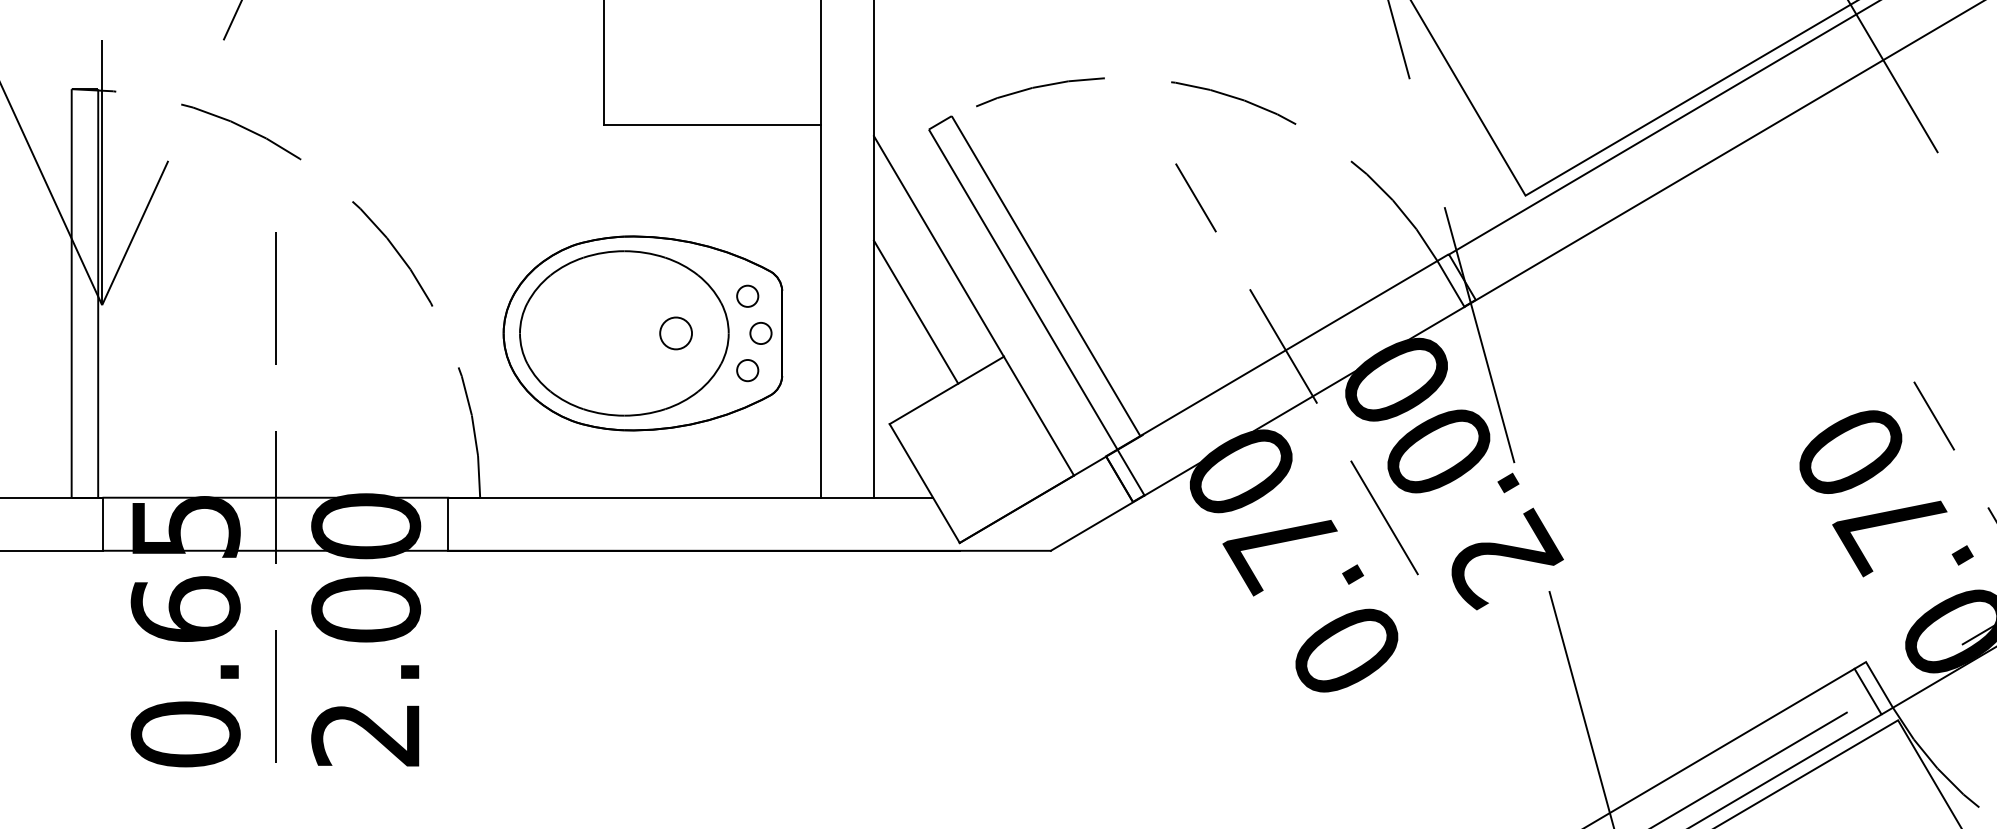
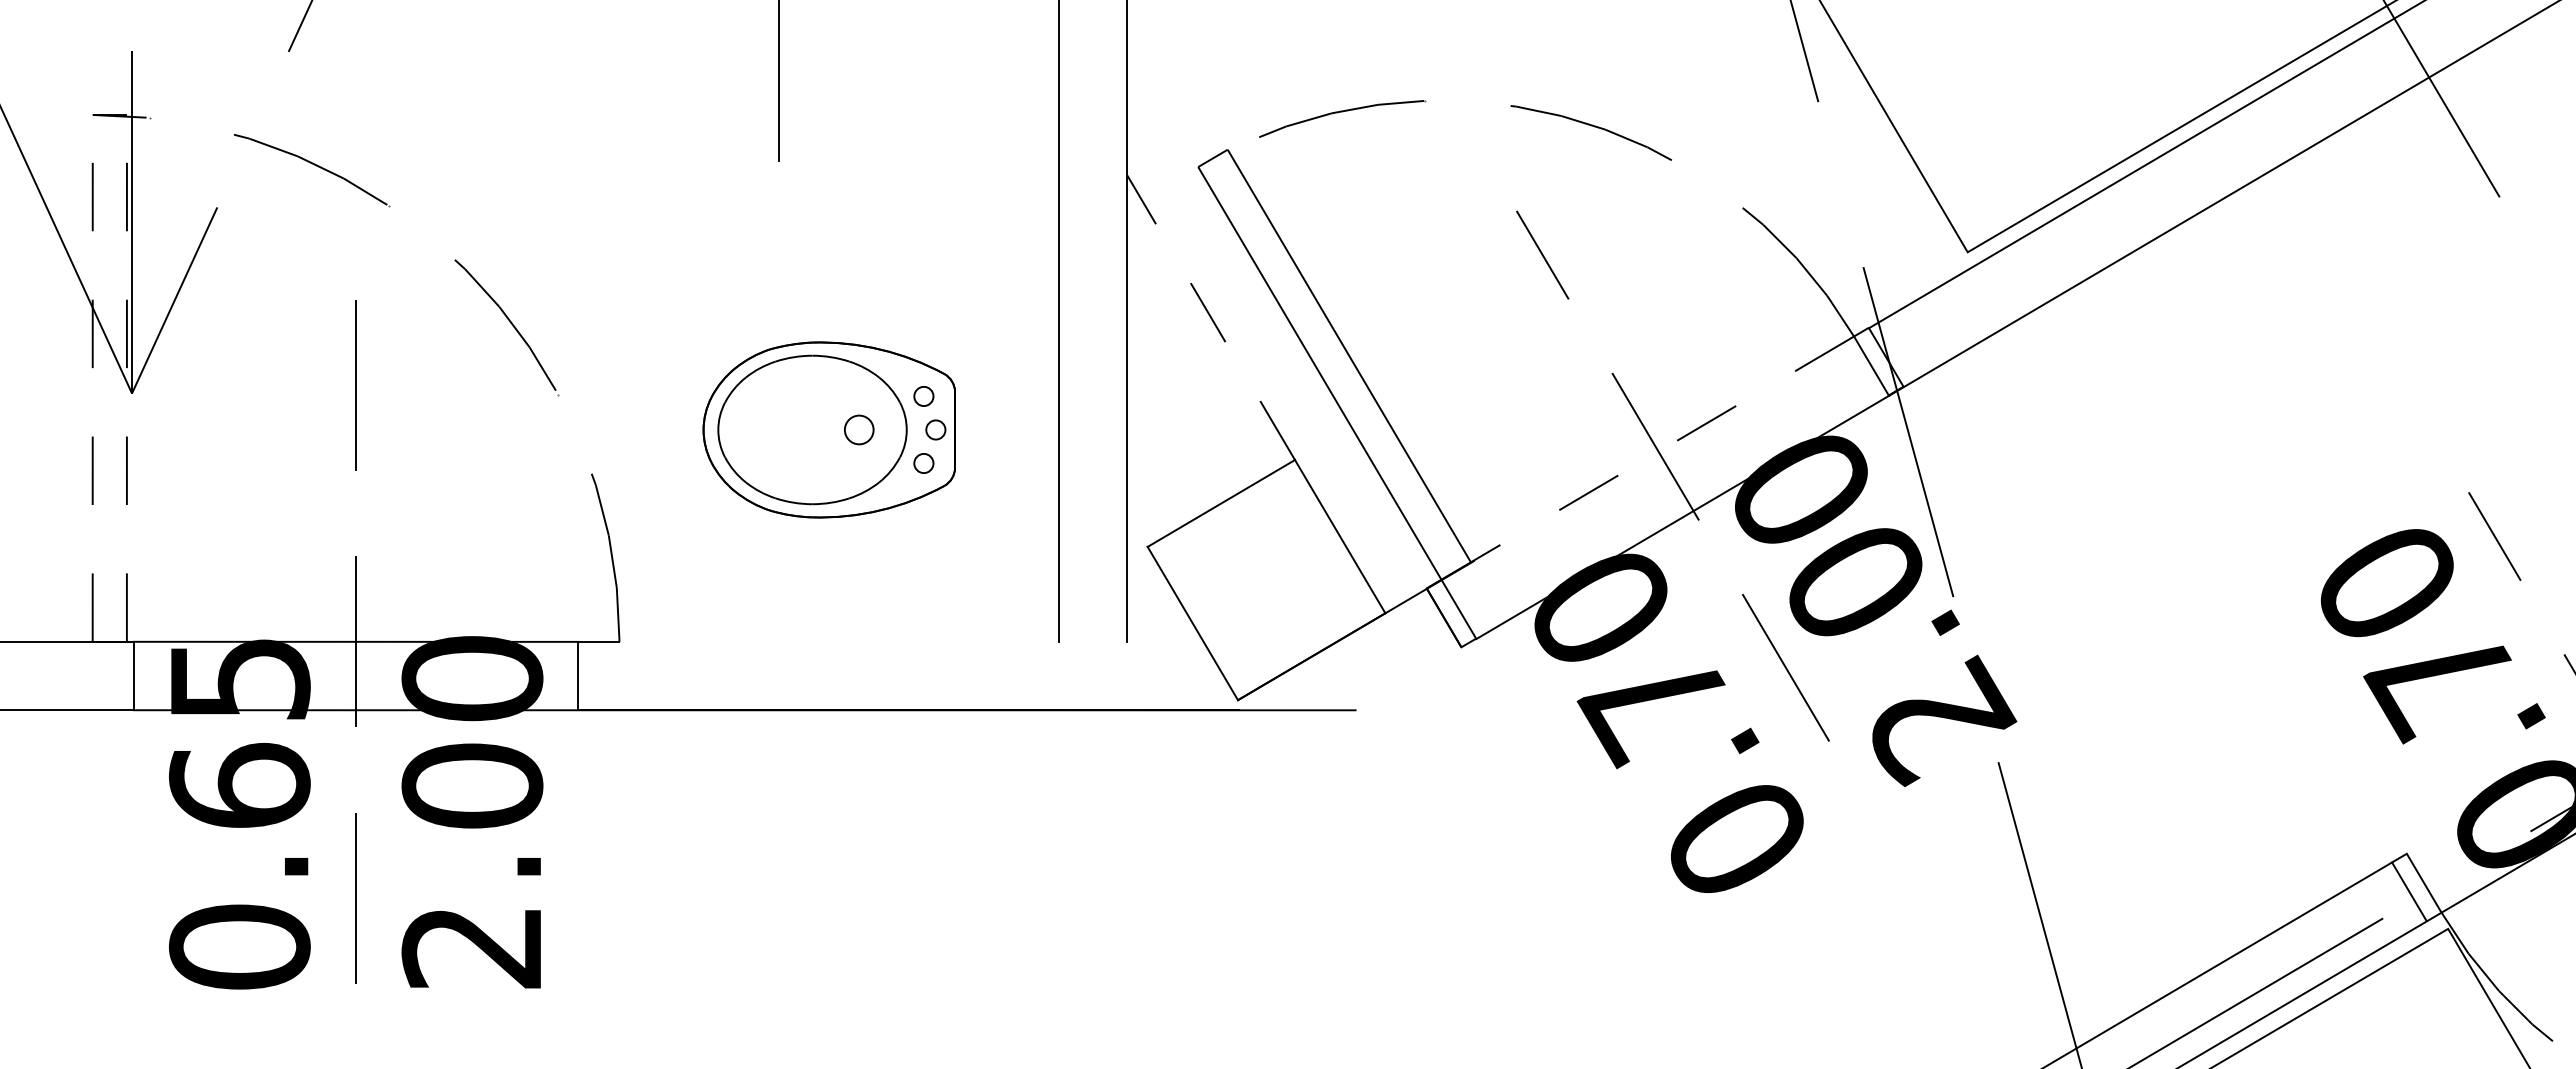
line: (711, 125) -> (918, 161), removed
line: (938, 246) -> (1210, 317), solid -> dashed
line: (71, 292) -> (92, 377), solid -> dashed
line: (97, 292) -> (126, 377), solid -> dashed
line: (915, 312) -> (1181, 402), removed
part: (642, 333) -> (828, 429), size x0.7
line: (1277, 355) -> (1647, 458), solid -> dashed
line: (690, 497) -> (890, 641), removed
line: (1097, 523) -> (1415, 674), removed

